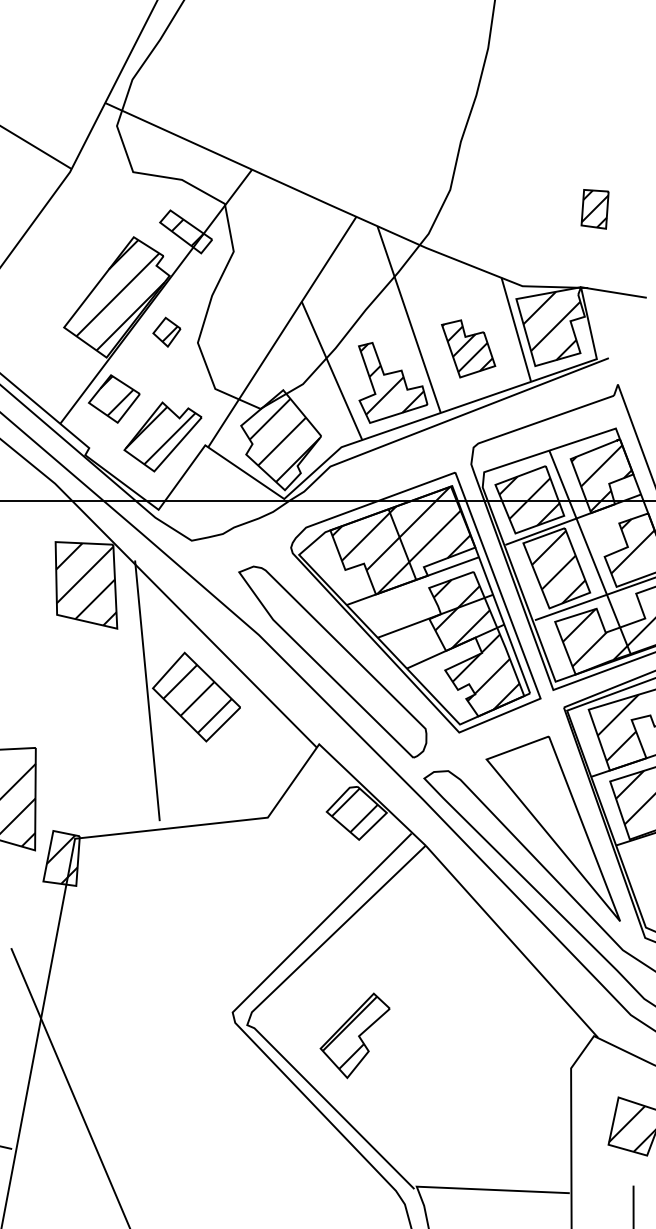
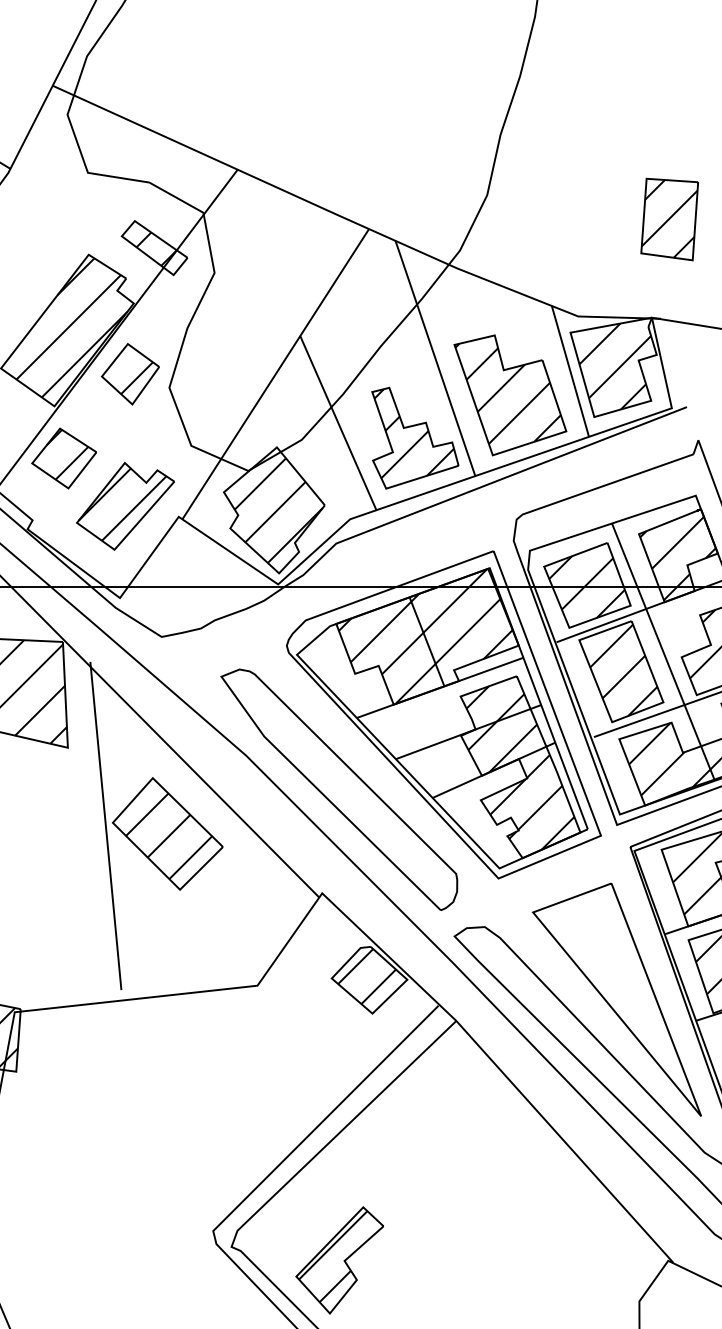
part: (594, 209) -> (668, 219), size x1.67
part: (166, 332) -> (129, 374), size x1.67
part: (468, 348) -> (510, 394), size x1.67
part: (354, 1035) -> (338, 1260), moved

